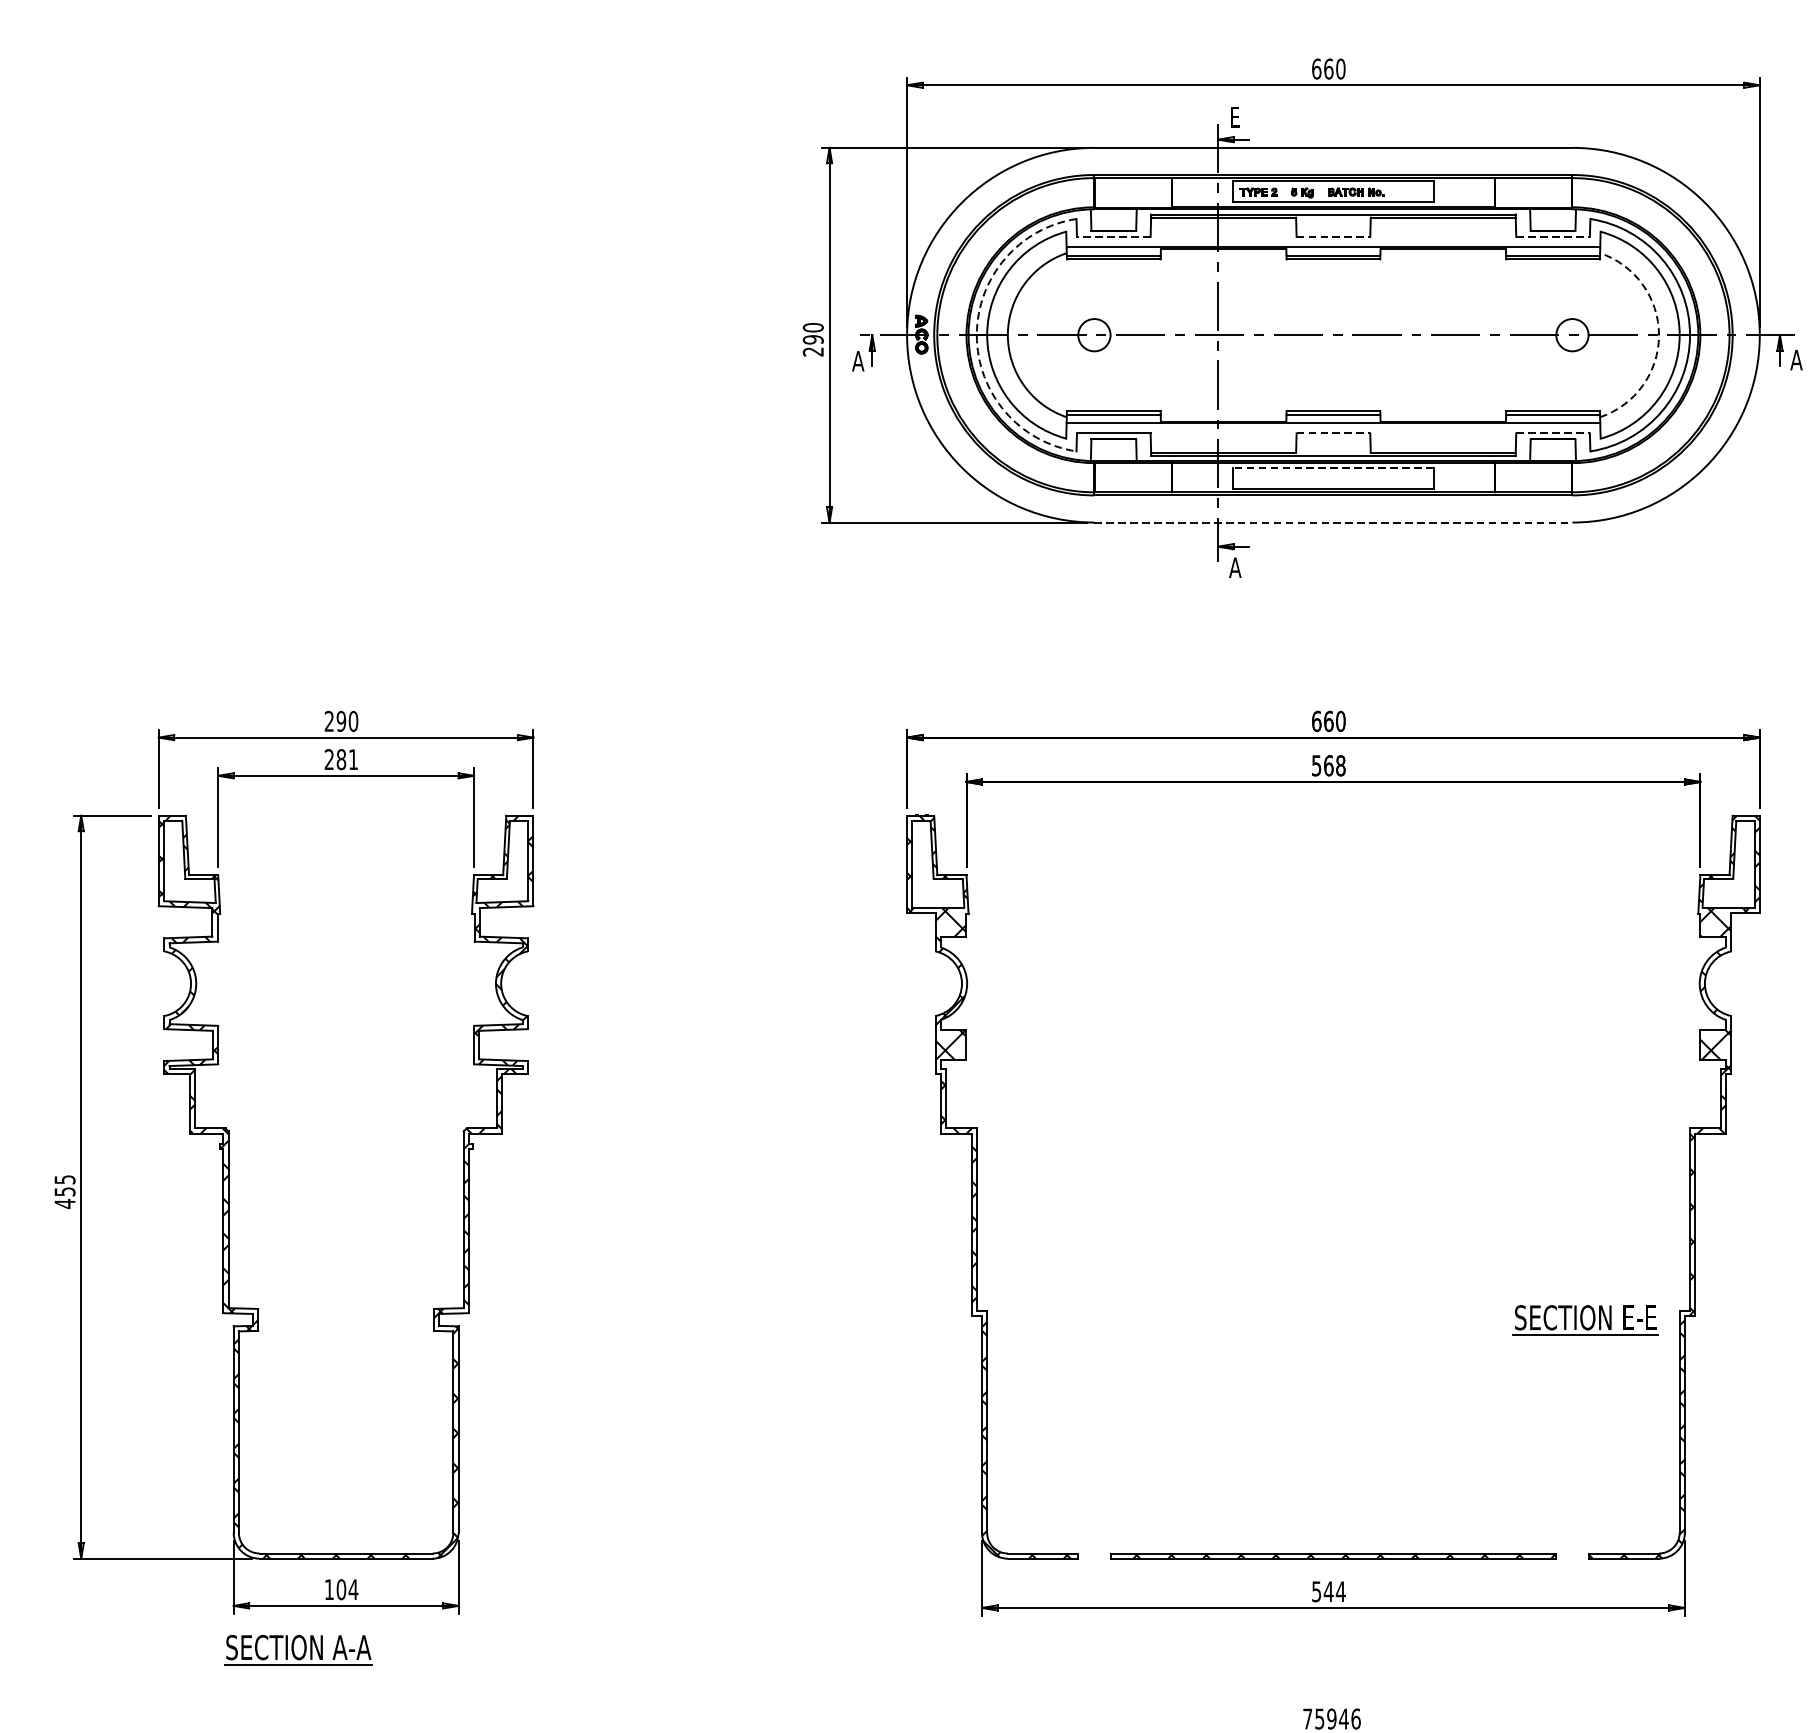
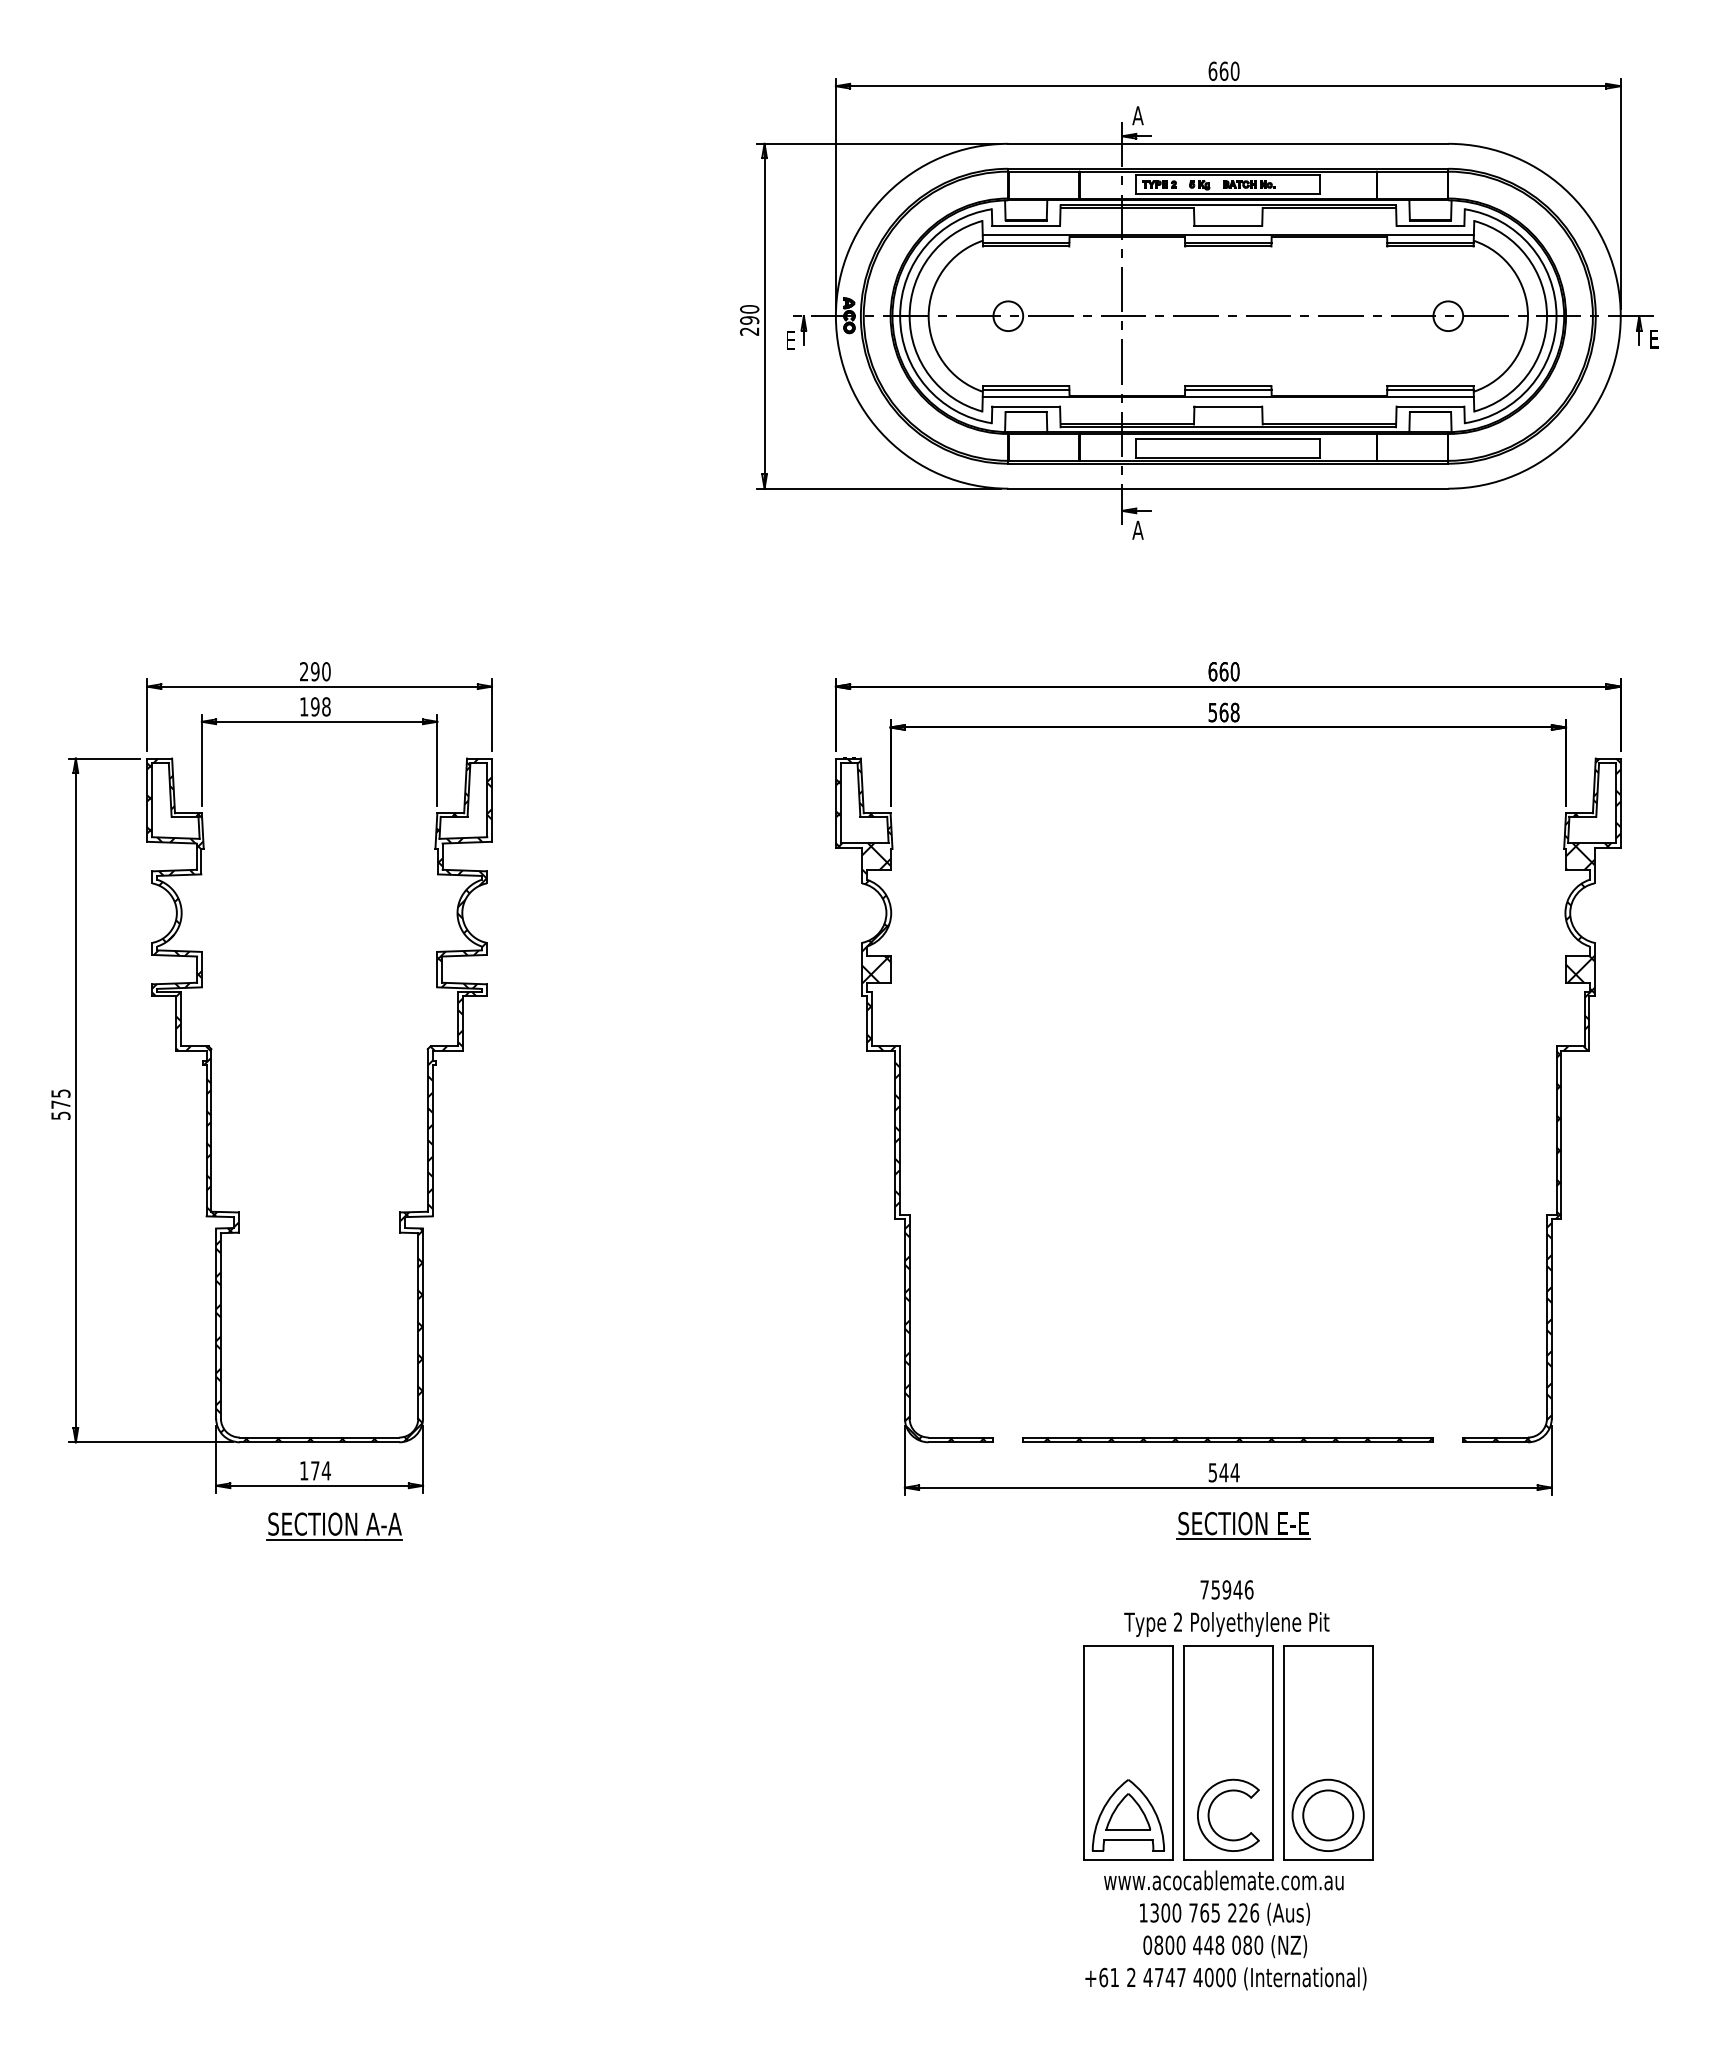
text: (1234, 117) -> (1137, 115), E -> A
line: (1114, 236) -> (1026, 225), dashed -> solid
line: (1333, 236) -> (1228, 225), dashed -> solid
line: (1553, 236) -> (1430, 225), dashed -> solid
arc: (977, 335) -> (900, 316), dashed -> solid
arc: (1658, 335) -> (1527, 316), dashed -> solid
text: (1796, 359) -> (1654, 338), A -> E
text: (857, 360) -> (790, 339), A -> E
line: (1333, 433) -> (1228, 406), dashed -> solid
line: (1553, 433) -> (1430, 406), dashed -> solid
line: (1332, 468) -> (1227, 438), dashed -> solid
line: (1333, 522) -> (1228, 488), dashed -> solid
text: (341, 759) -> (315, 706), 281 -> 198
text: (64, 1198) -> (60, 1110), 455 -> 575
part: (1585, 1319) -> (1243, 1525), moved
text: (341, 1589) -> (315, 1470), 104 -> 174
part: (298, 1650) -> (334, 1526), moved

